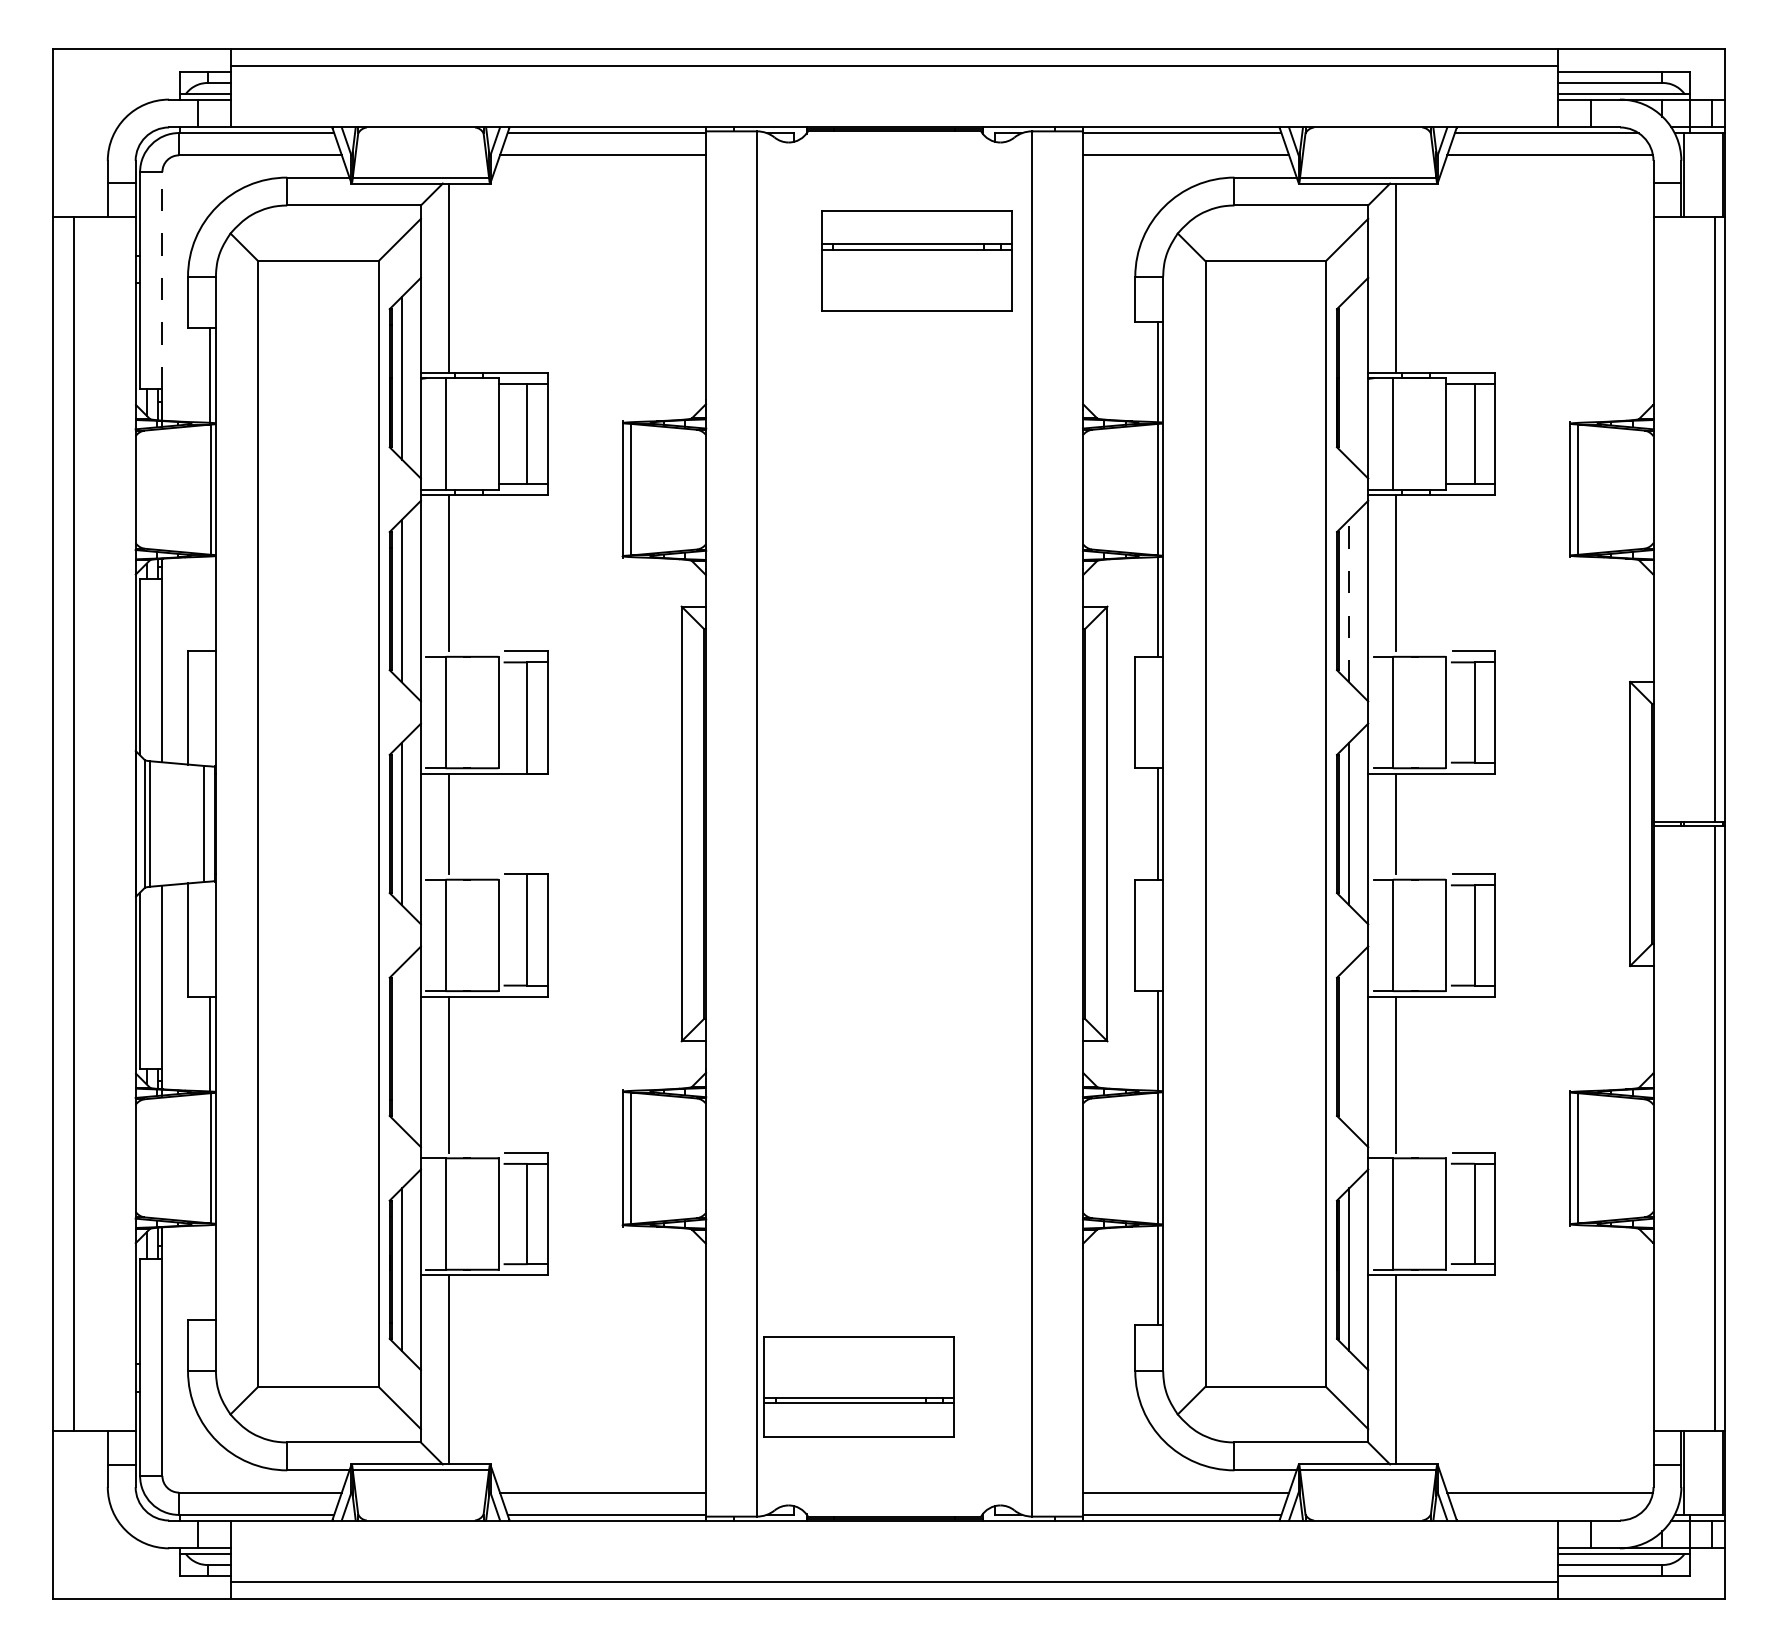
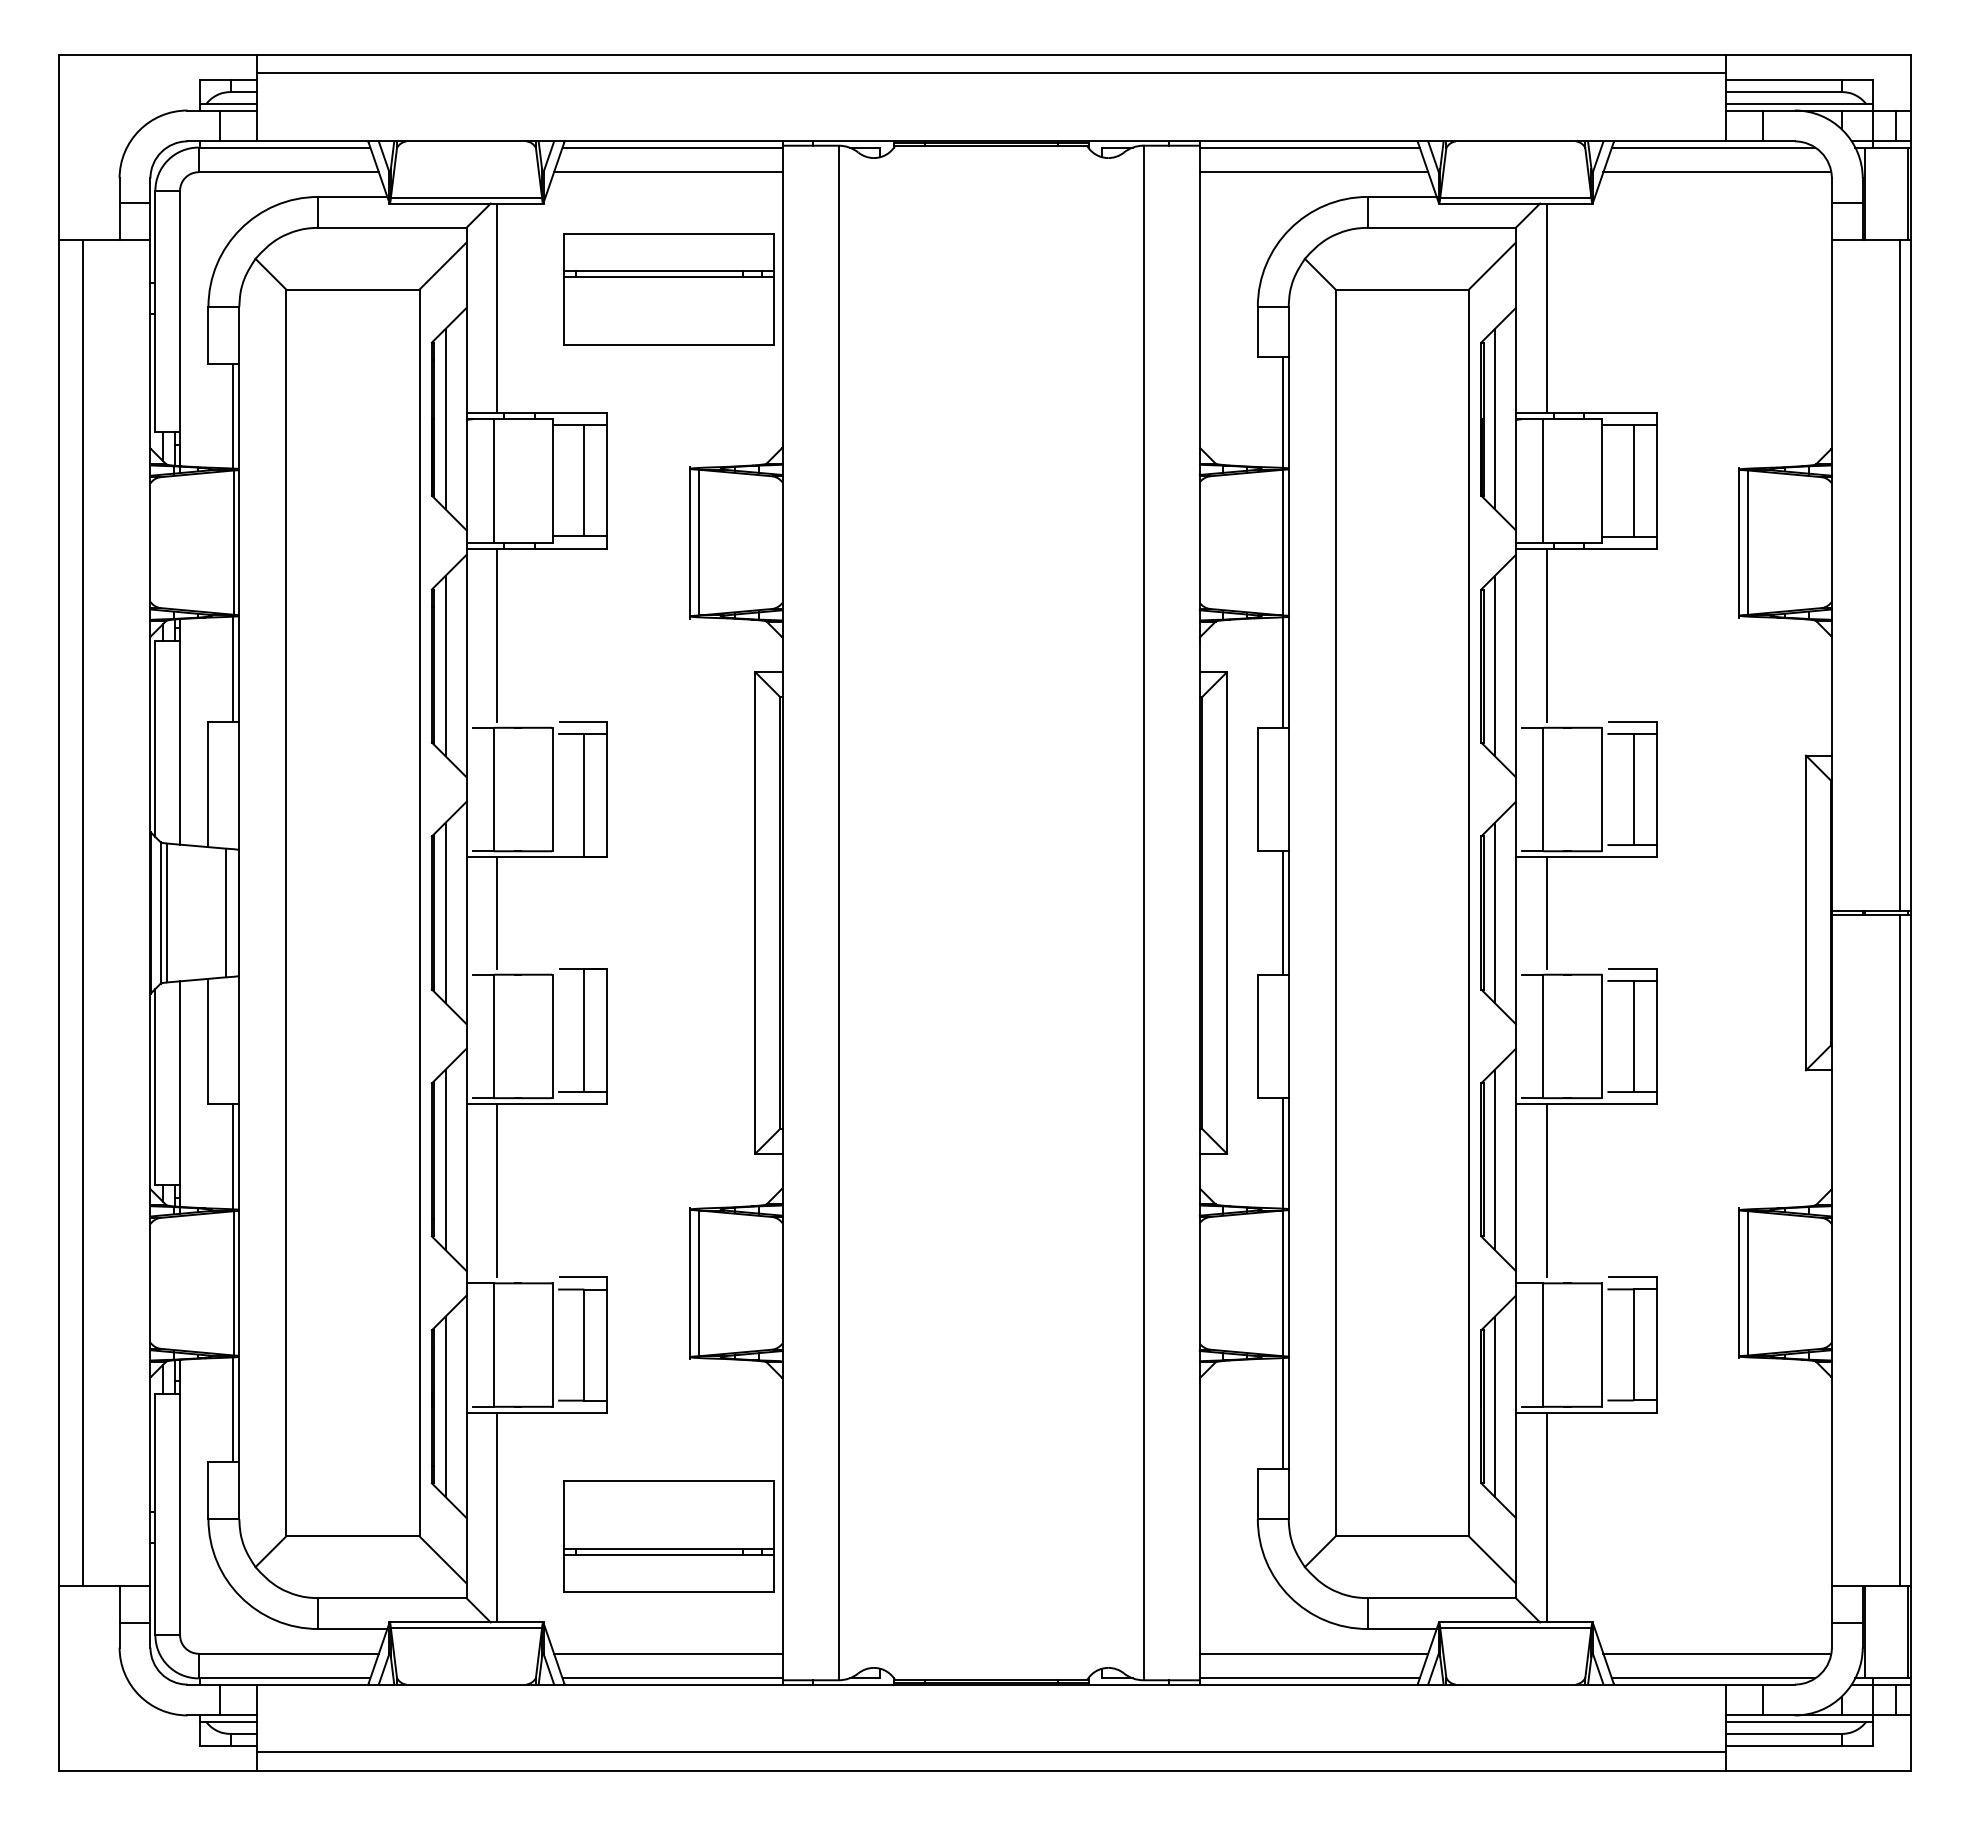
part: (916, 261) -> (668, 289), moved
line: (162, 280) -> (180, 310), dashed -> solid
line: (1348, 378) -> (1494, 419), added
line: (1348, 600) -> (1494, 665), dashed -> solid
line: (210, 603) -> (233, 668), added
line: (401, 1046) -> (445, 1159), added
line: (1348, 1046) -> (1494, 1159), added
line: (210, 1272) -> (233, 1409), added
part: (858, 1386) -> (668, 1536), moved
line: (1546, 1515) -> (1713, 1678), added

